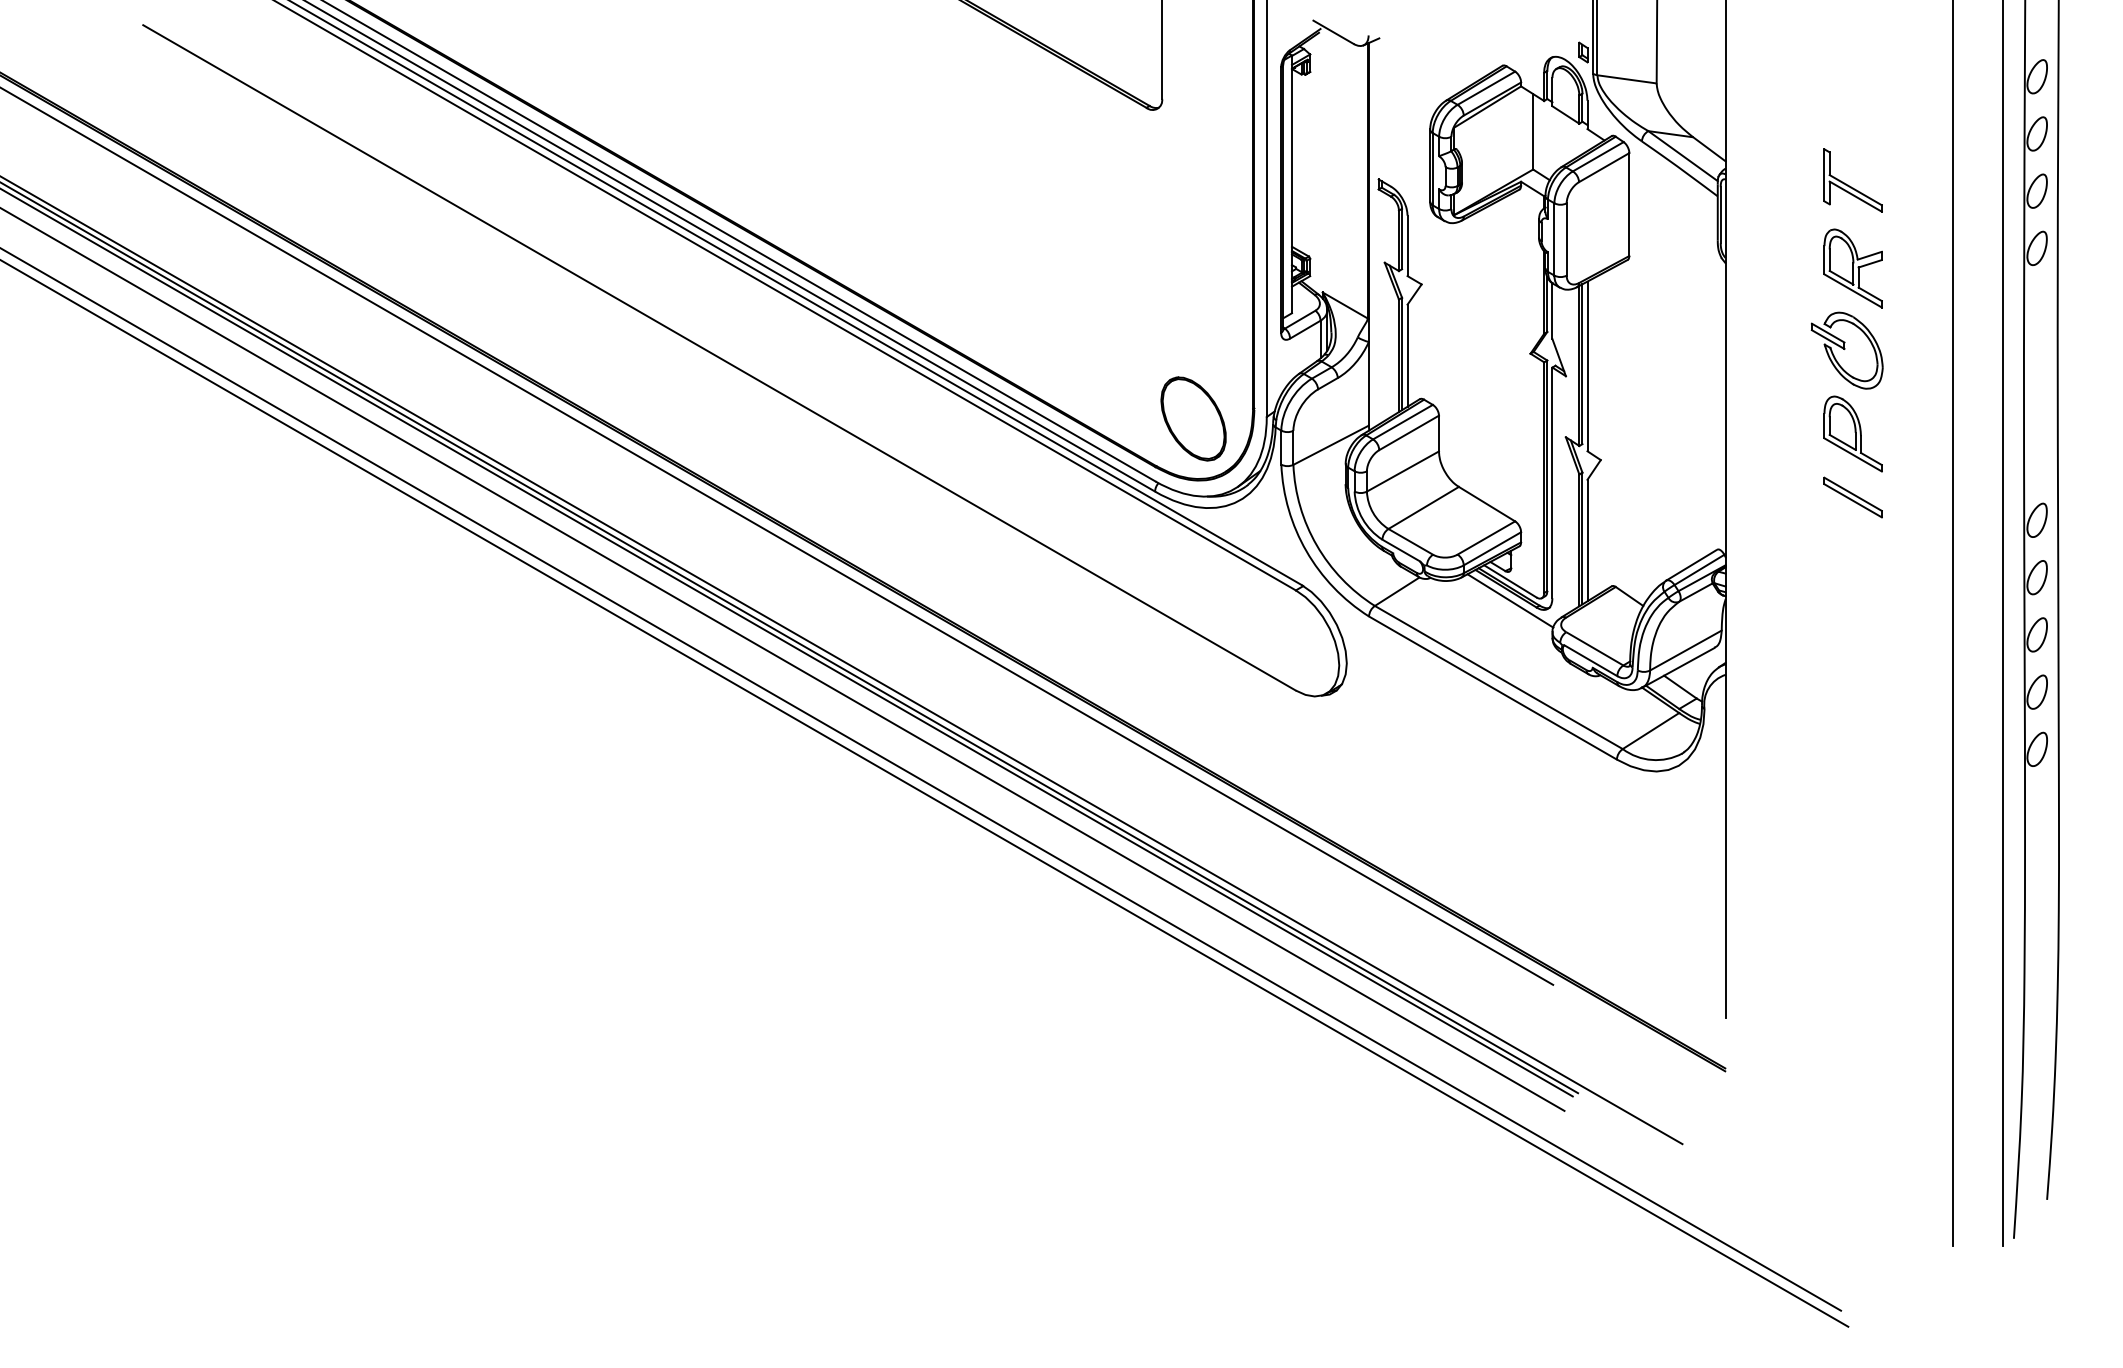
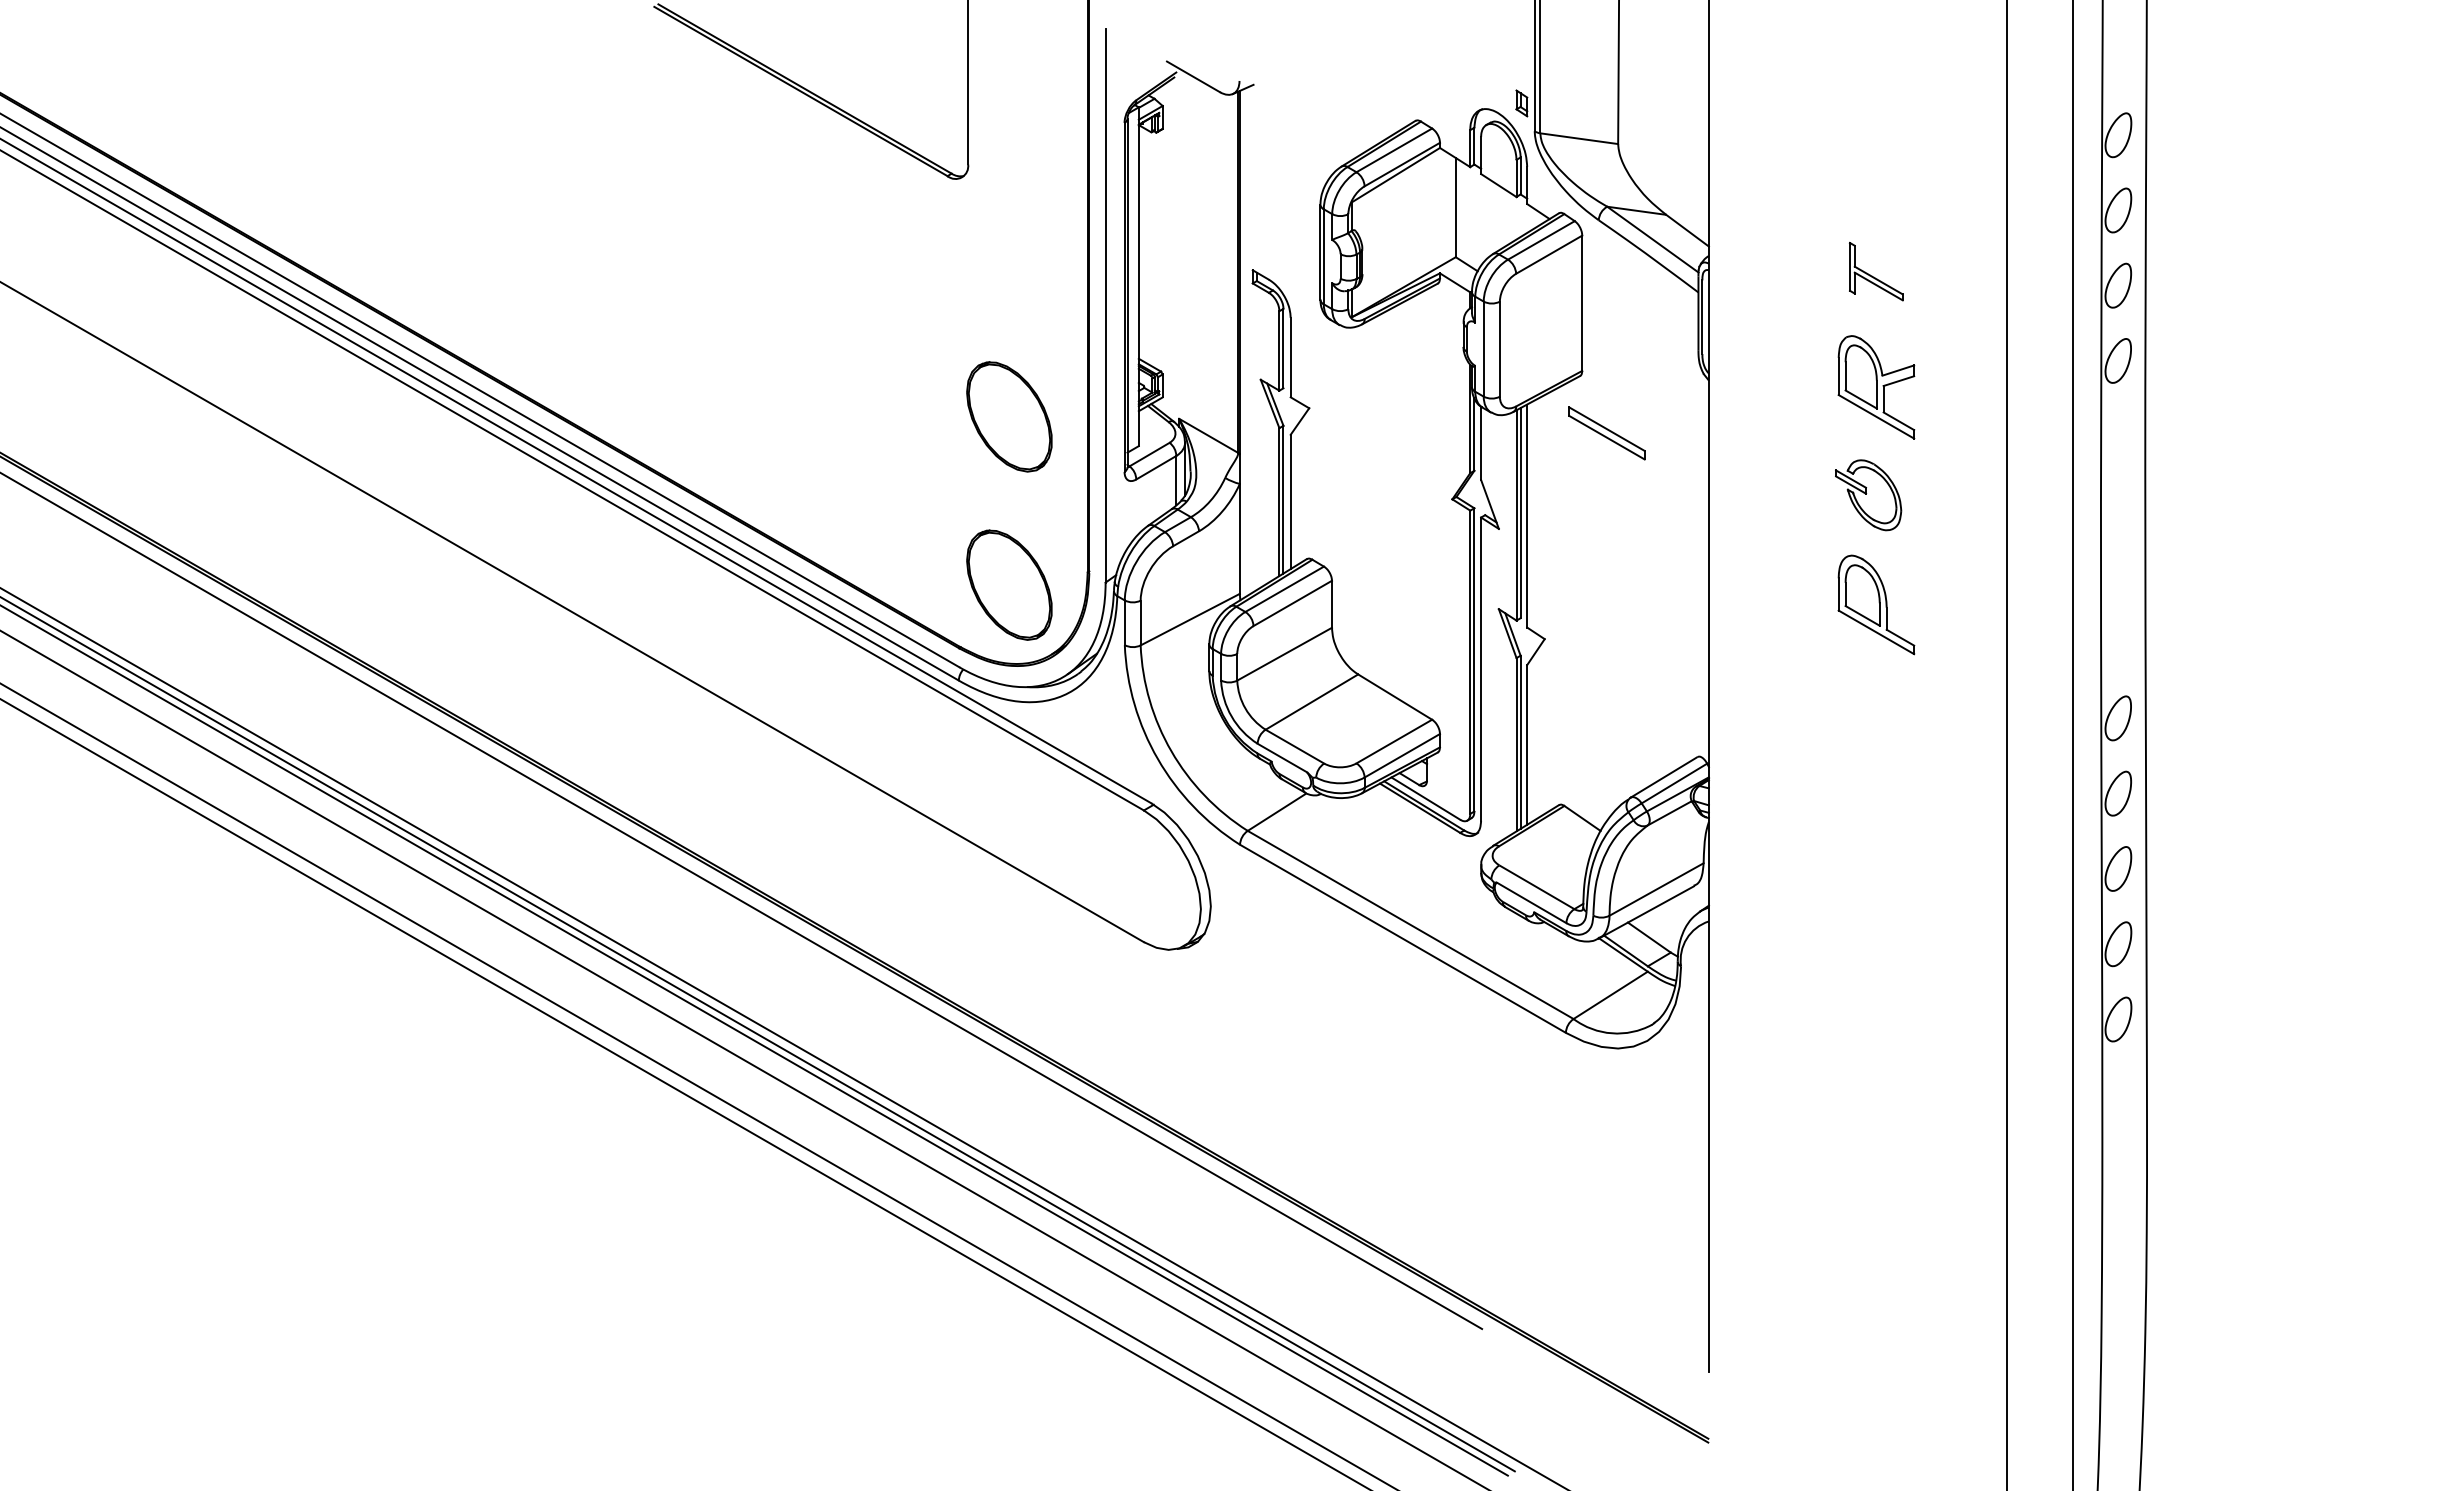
part: (1852, 180) -> (1875, 271), size x0.7
part: (1193, 290) -> (1009, 416), added
part: (1846, 350) -> (1867, 495), size x0.7
part: (1852, 497) -> (1606, 433), moved
line: (1510, 600) -> (1426, 823), removed

